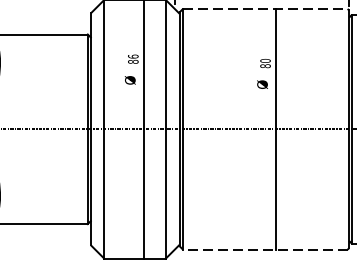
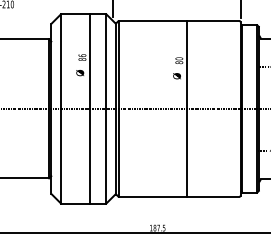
line: (265, 8) -> (179, 20), dashed -> solid
line: (264, 250) -> (178, 197), dashed -> solid

